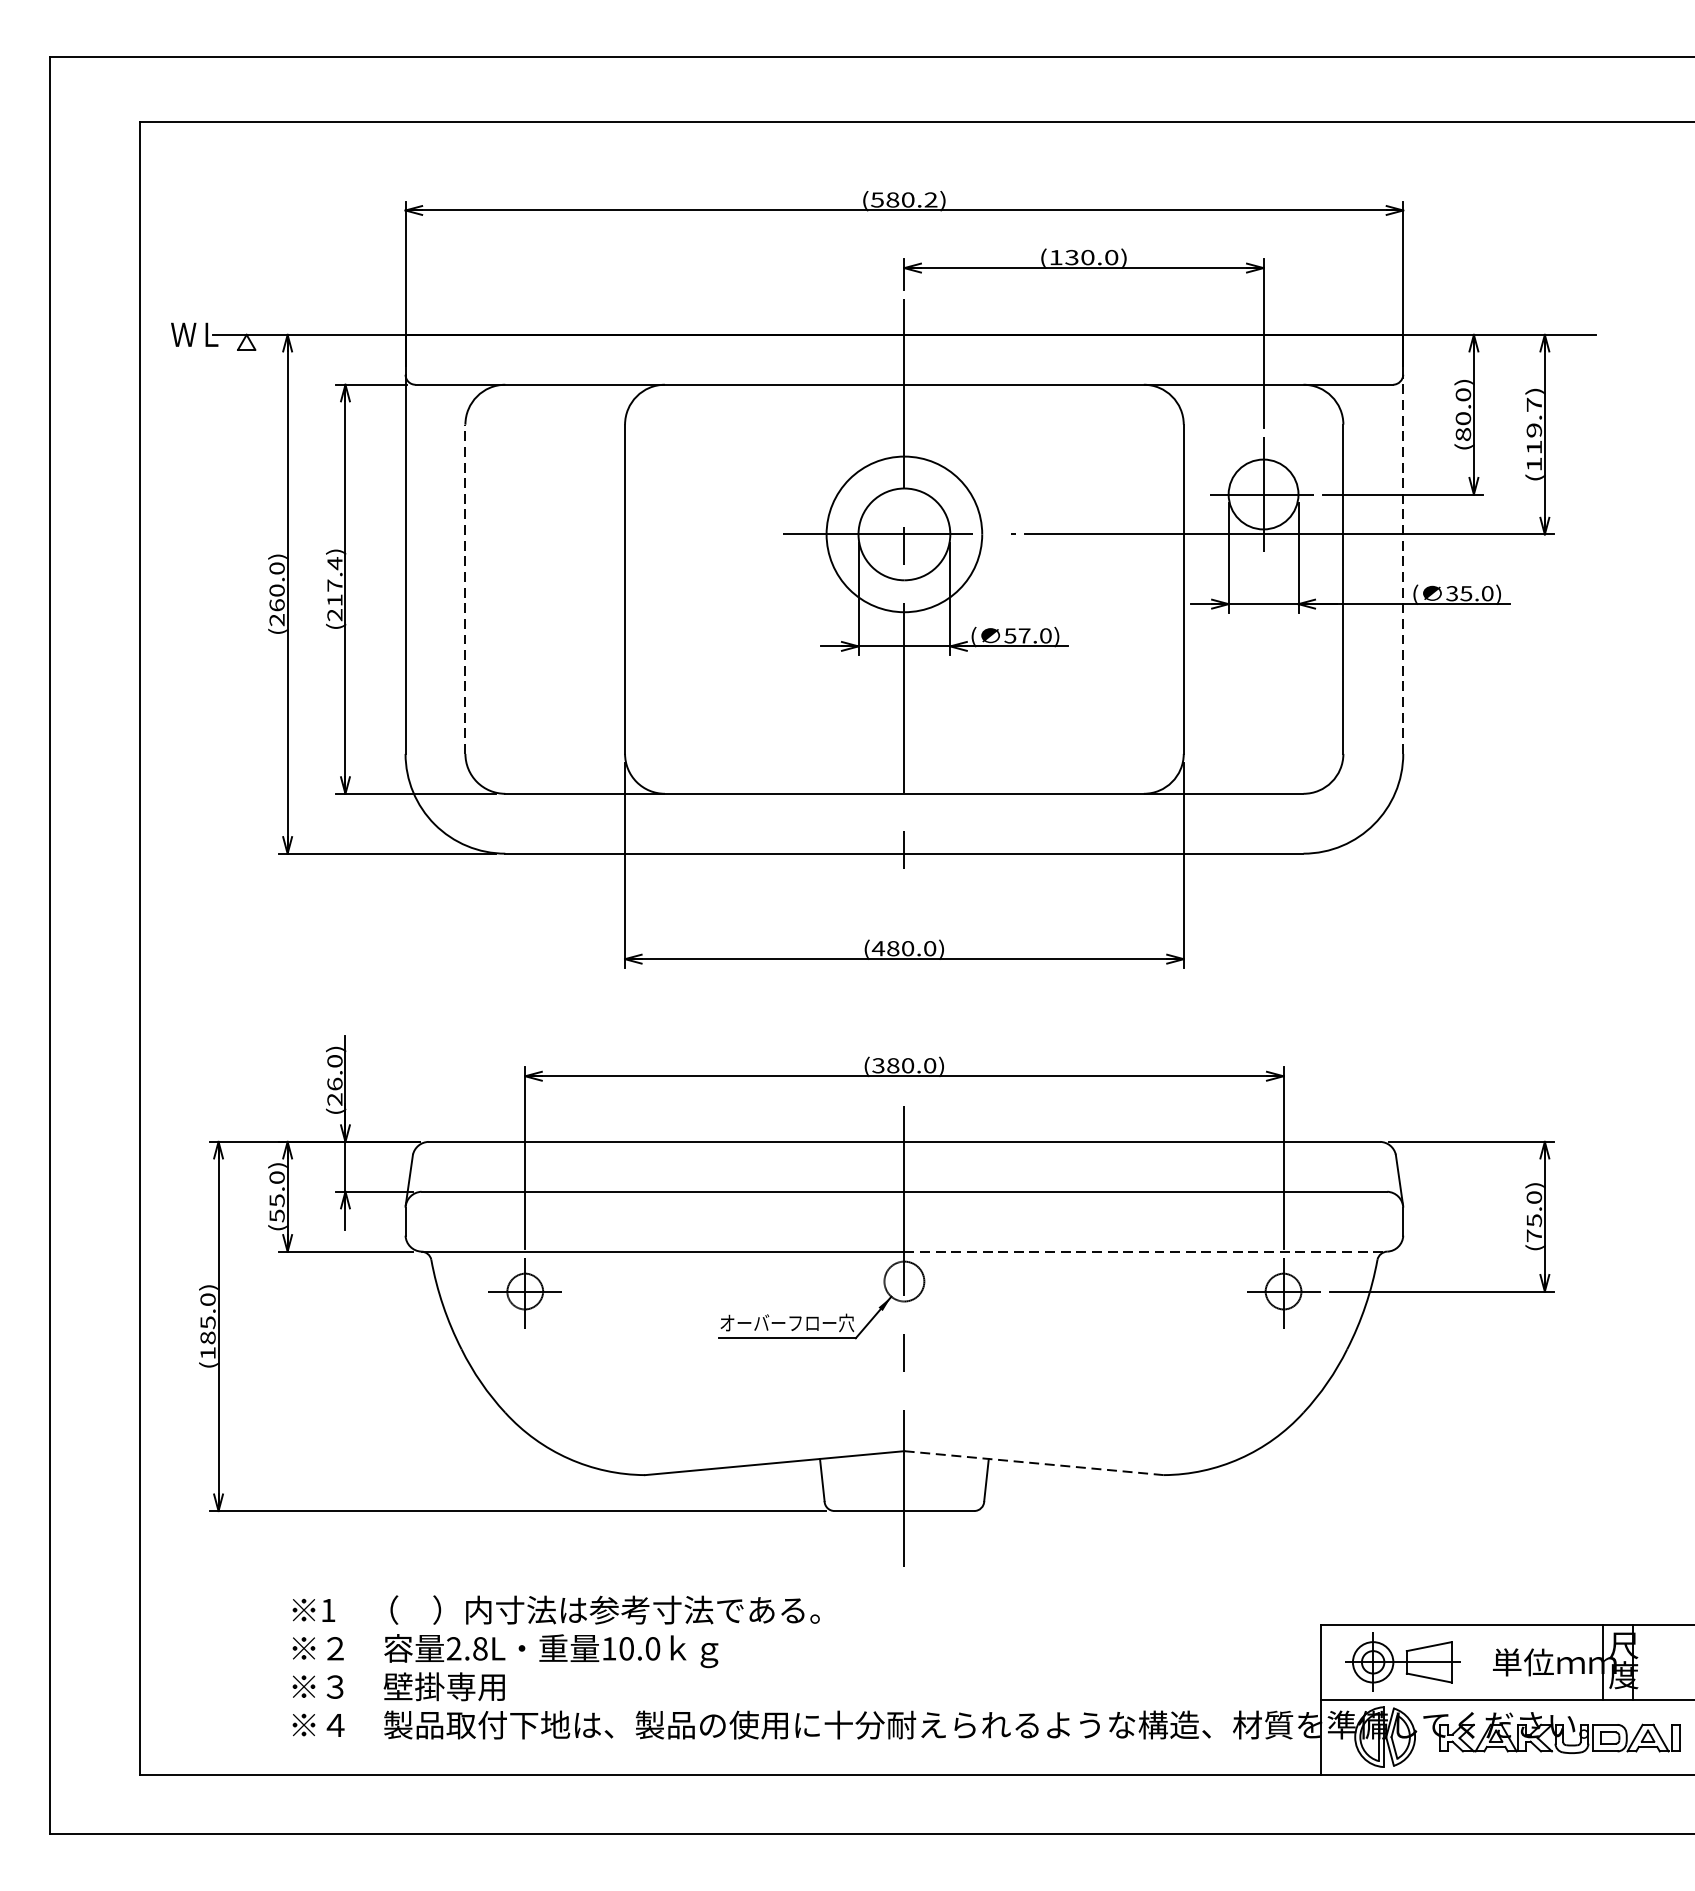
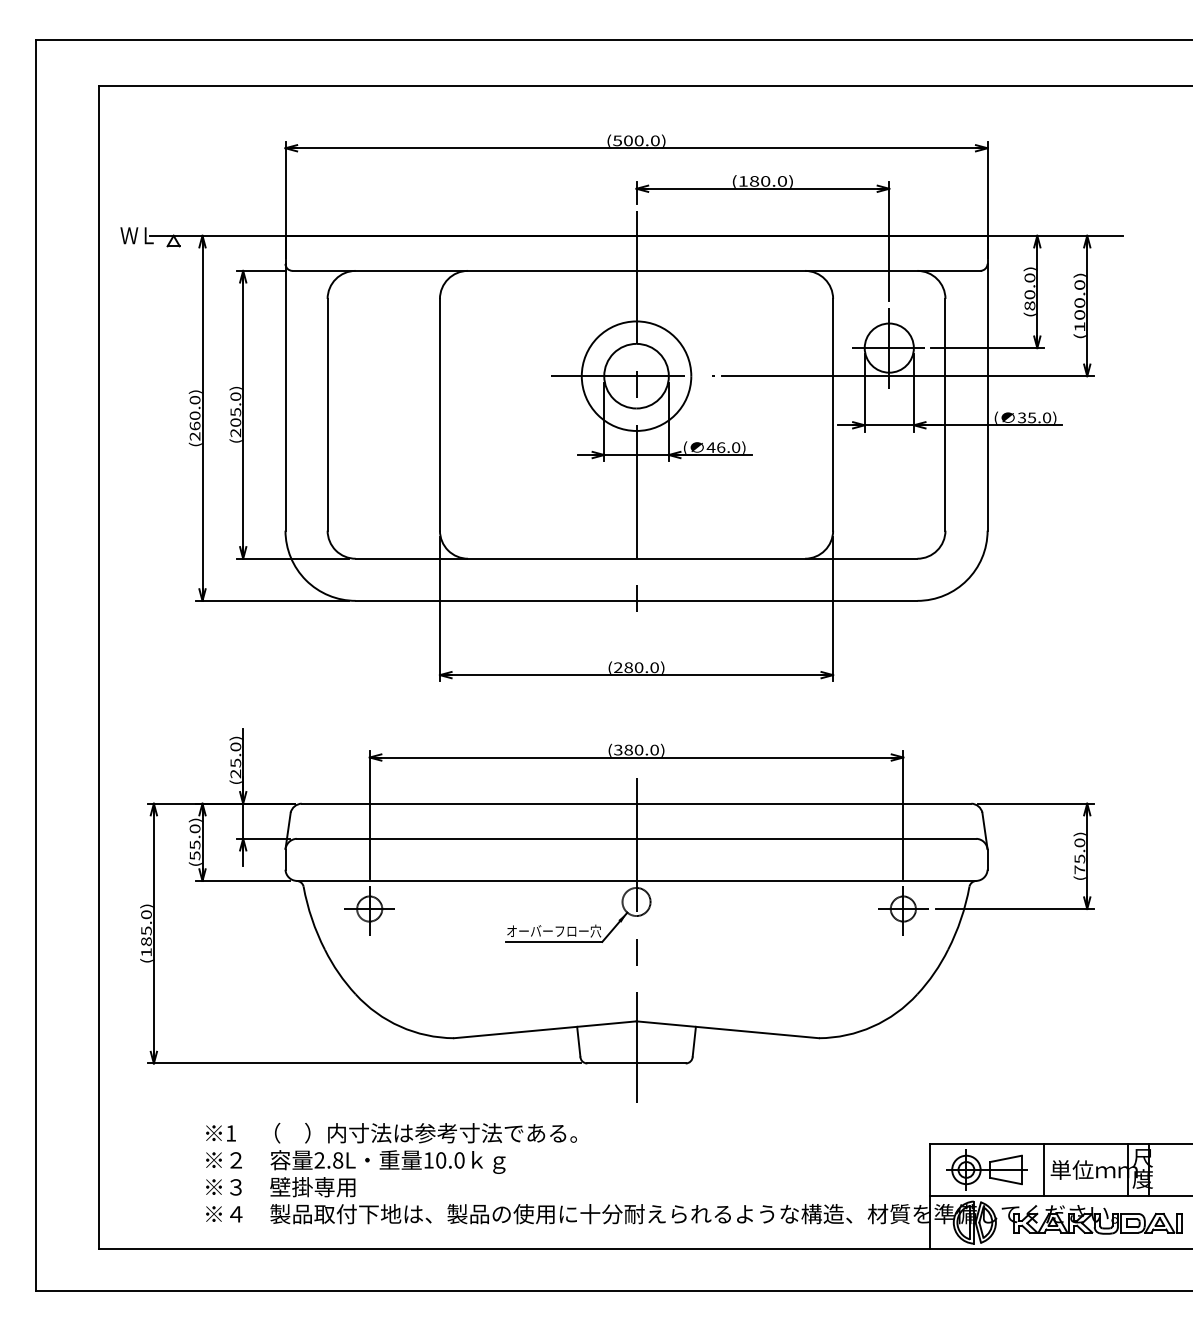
text: (911, 199) -> (641, 140), (580.2) -> (500.0)
text: (1072, 257) -> (754, 181), (130.0) -> (180.0)
text: (1533, 425) -> (1079, 299), (119.7) -> (100.0)
line: (1403, 563) -> (987, 396), dashed -> solid
text: (334, 581) -> (235, 409), (217.4) -> (205.0)
line: (465, 588) -> (327, 414), dashed -> solid
text: (1016, 635) -> (715, 447), 57.0) -> 46.0)
text: (877, 948) -> (617, 667), (480.0) -> (280.0)
text: (334, 1083) -> (235, 762), (26.0) -> (25.0)
line: (1145, 1251) -> (806, 880), dashed -> solid
line: (1033, 1462) -> (727, 1029), dashed -> solid
line: (1482, 1661) -> (1043, 1169), added

